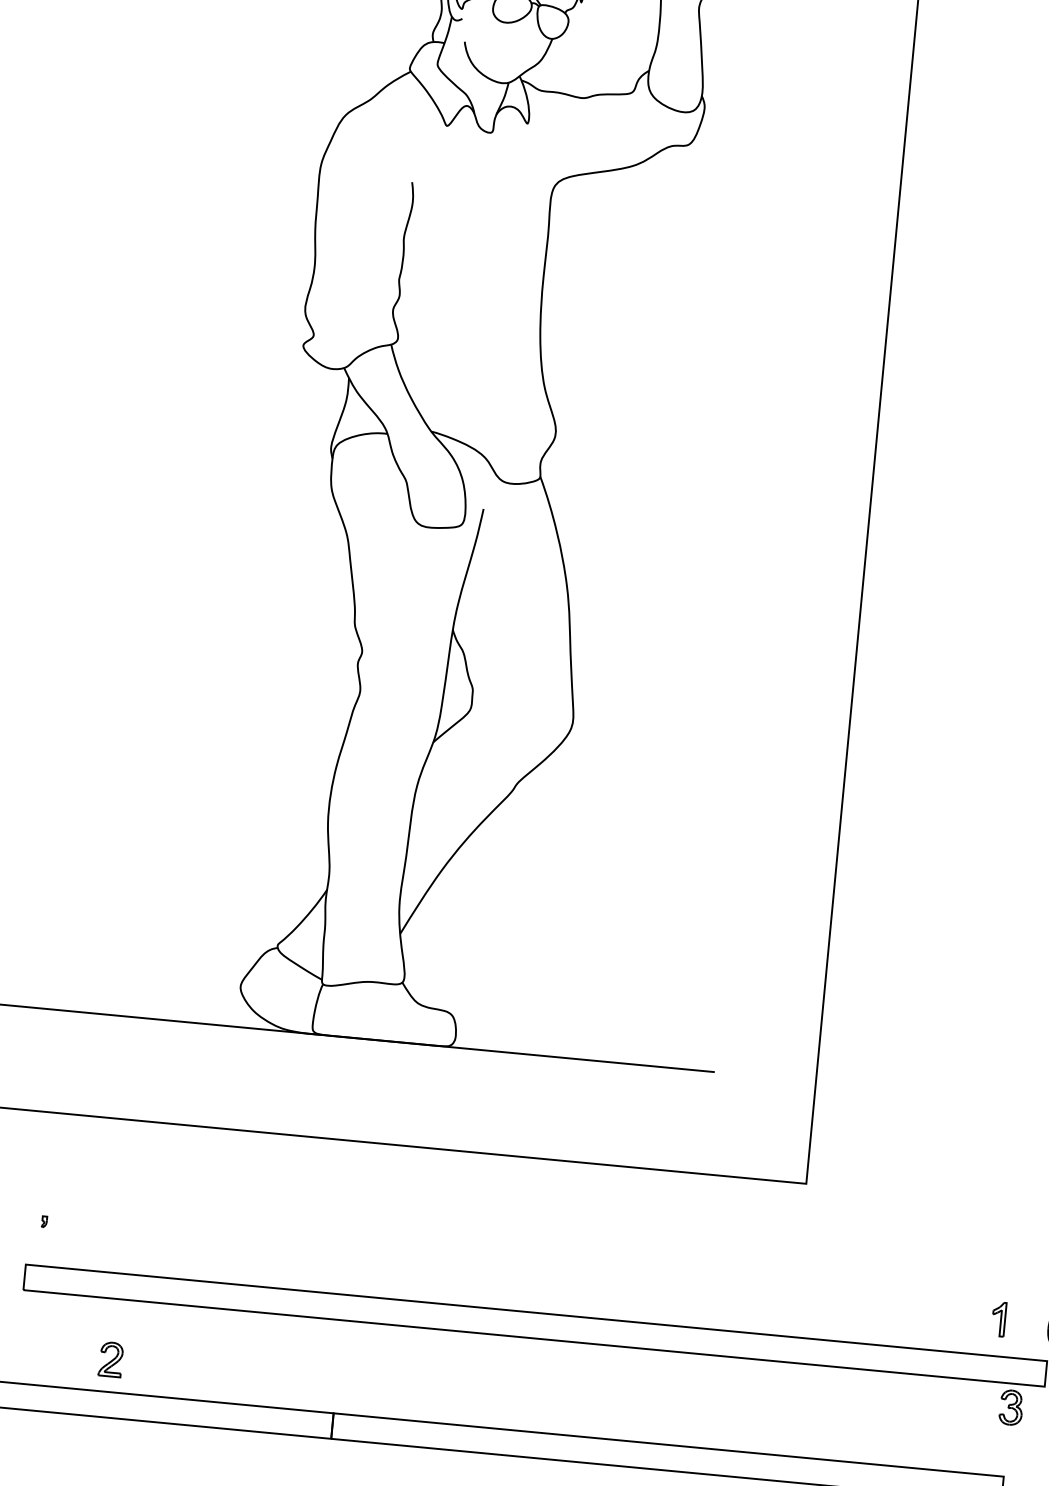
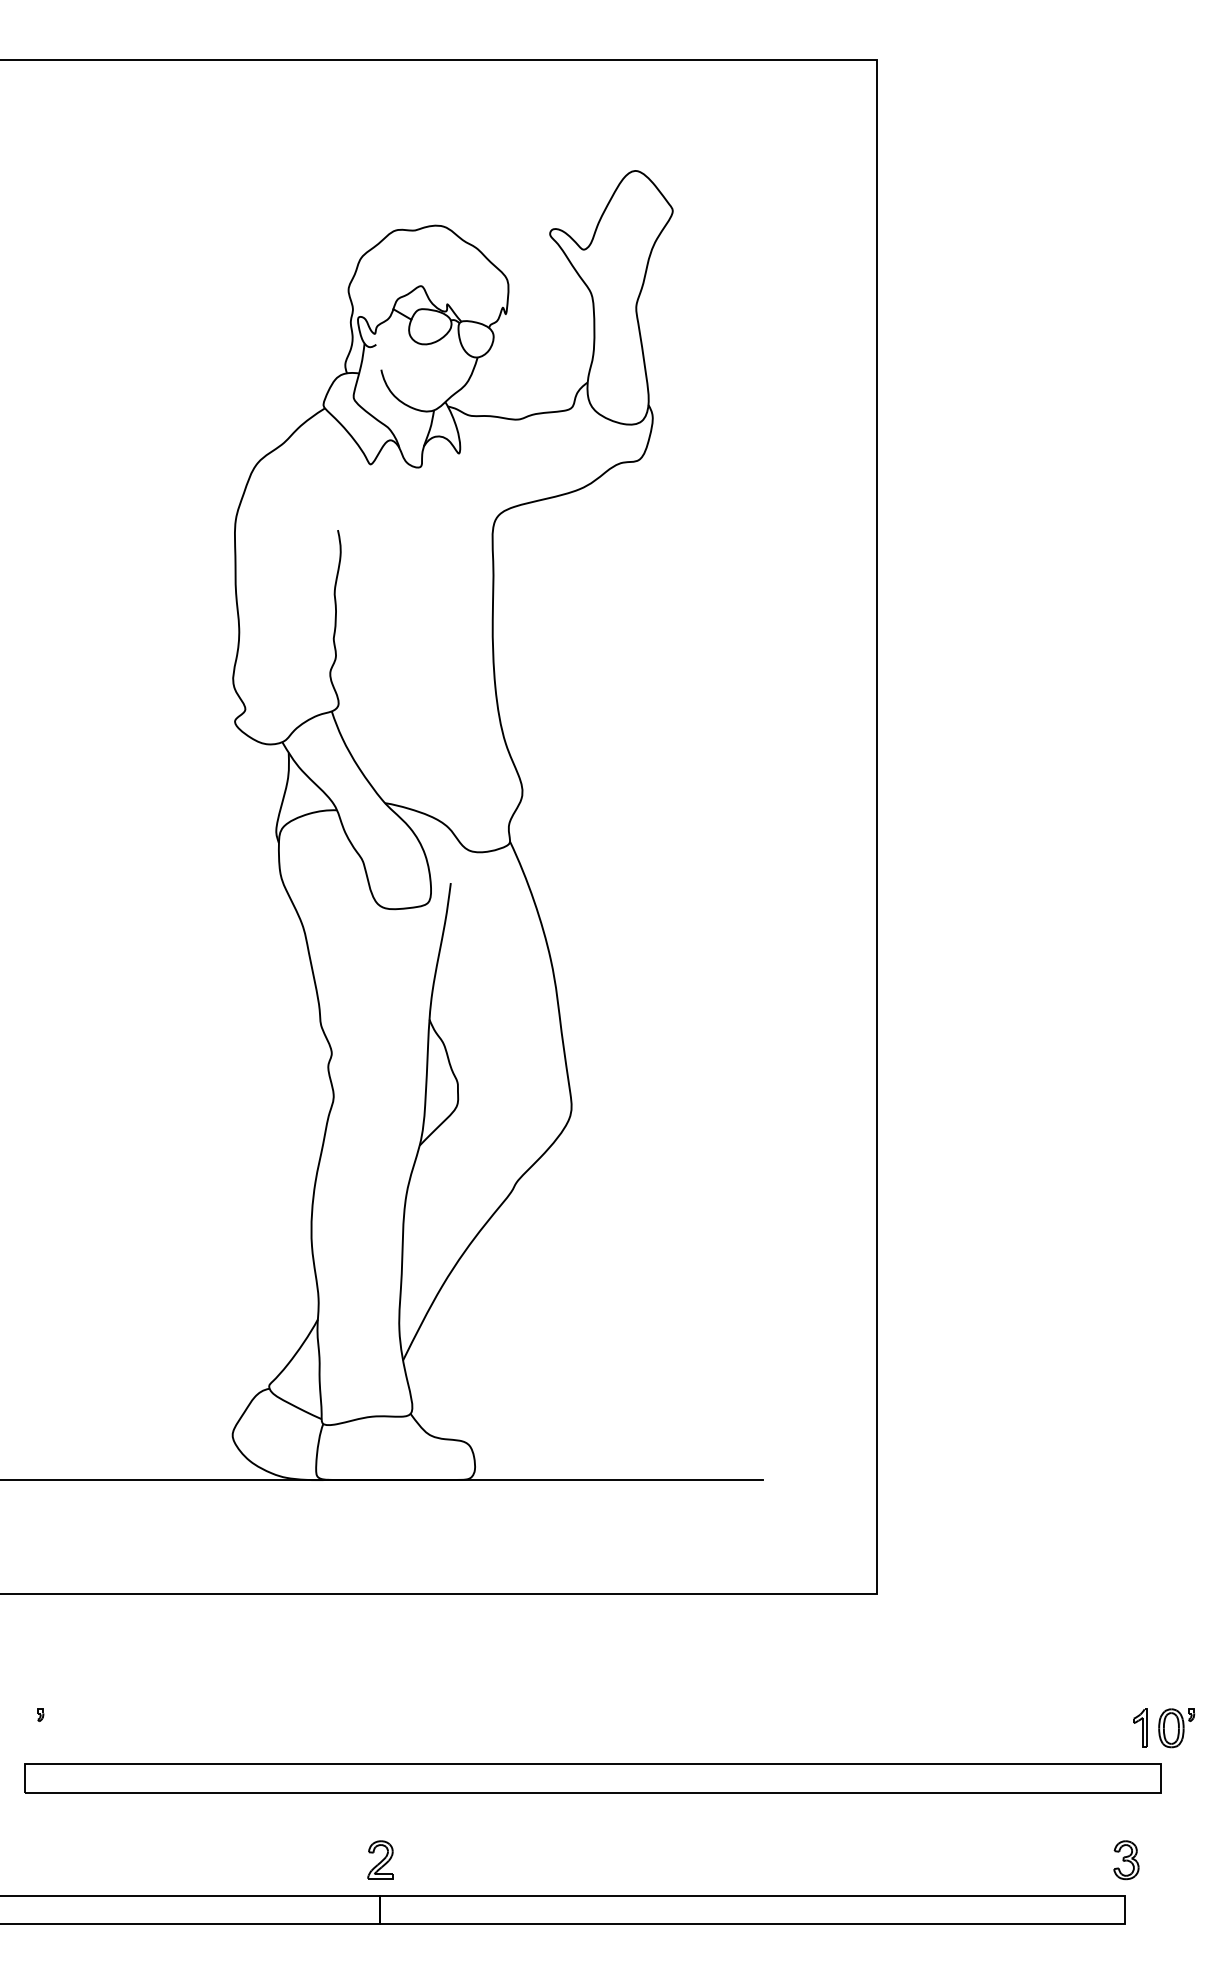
part: (998, 1318) -> (1140, 1727), moved
part: (110, 1359) -> (380, 1859), moved
part: (1011, 1407) -> (1126, 1860), moved

